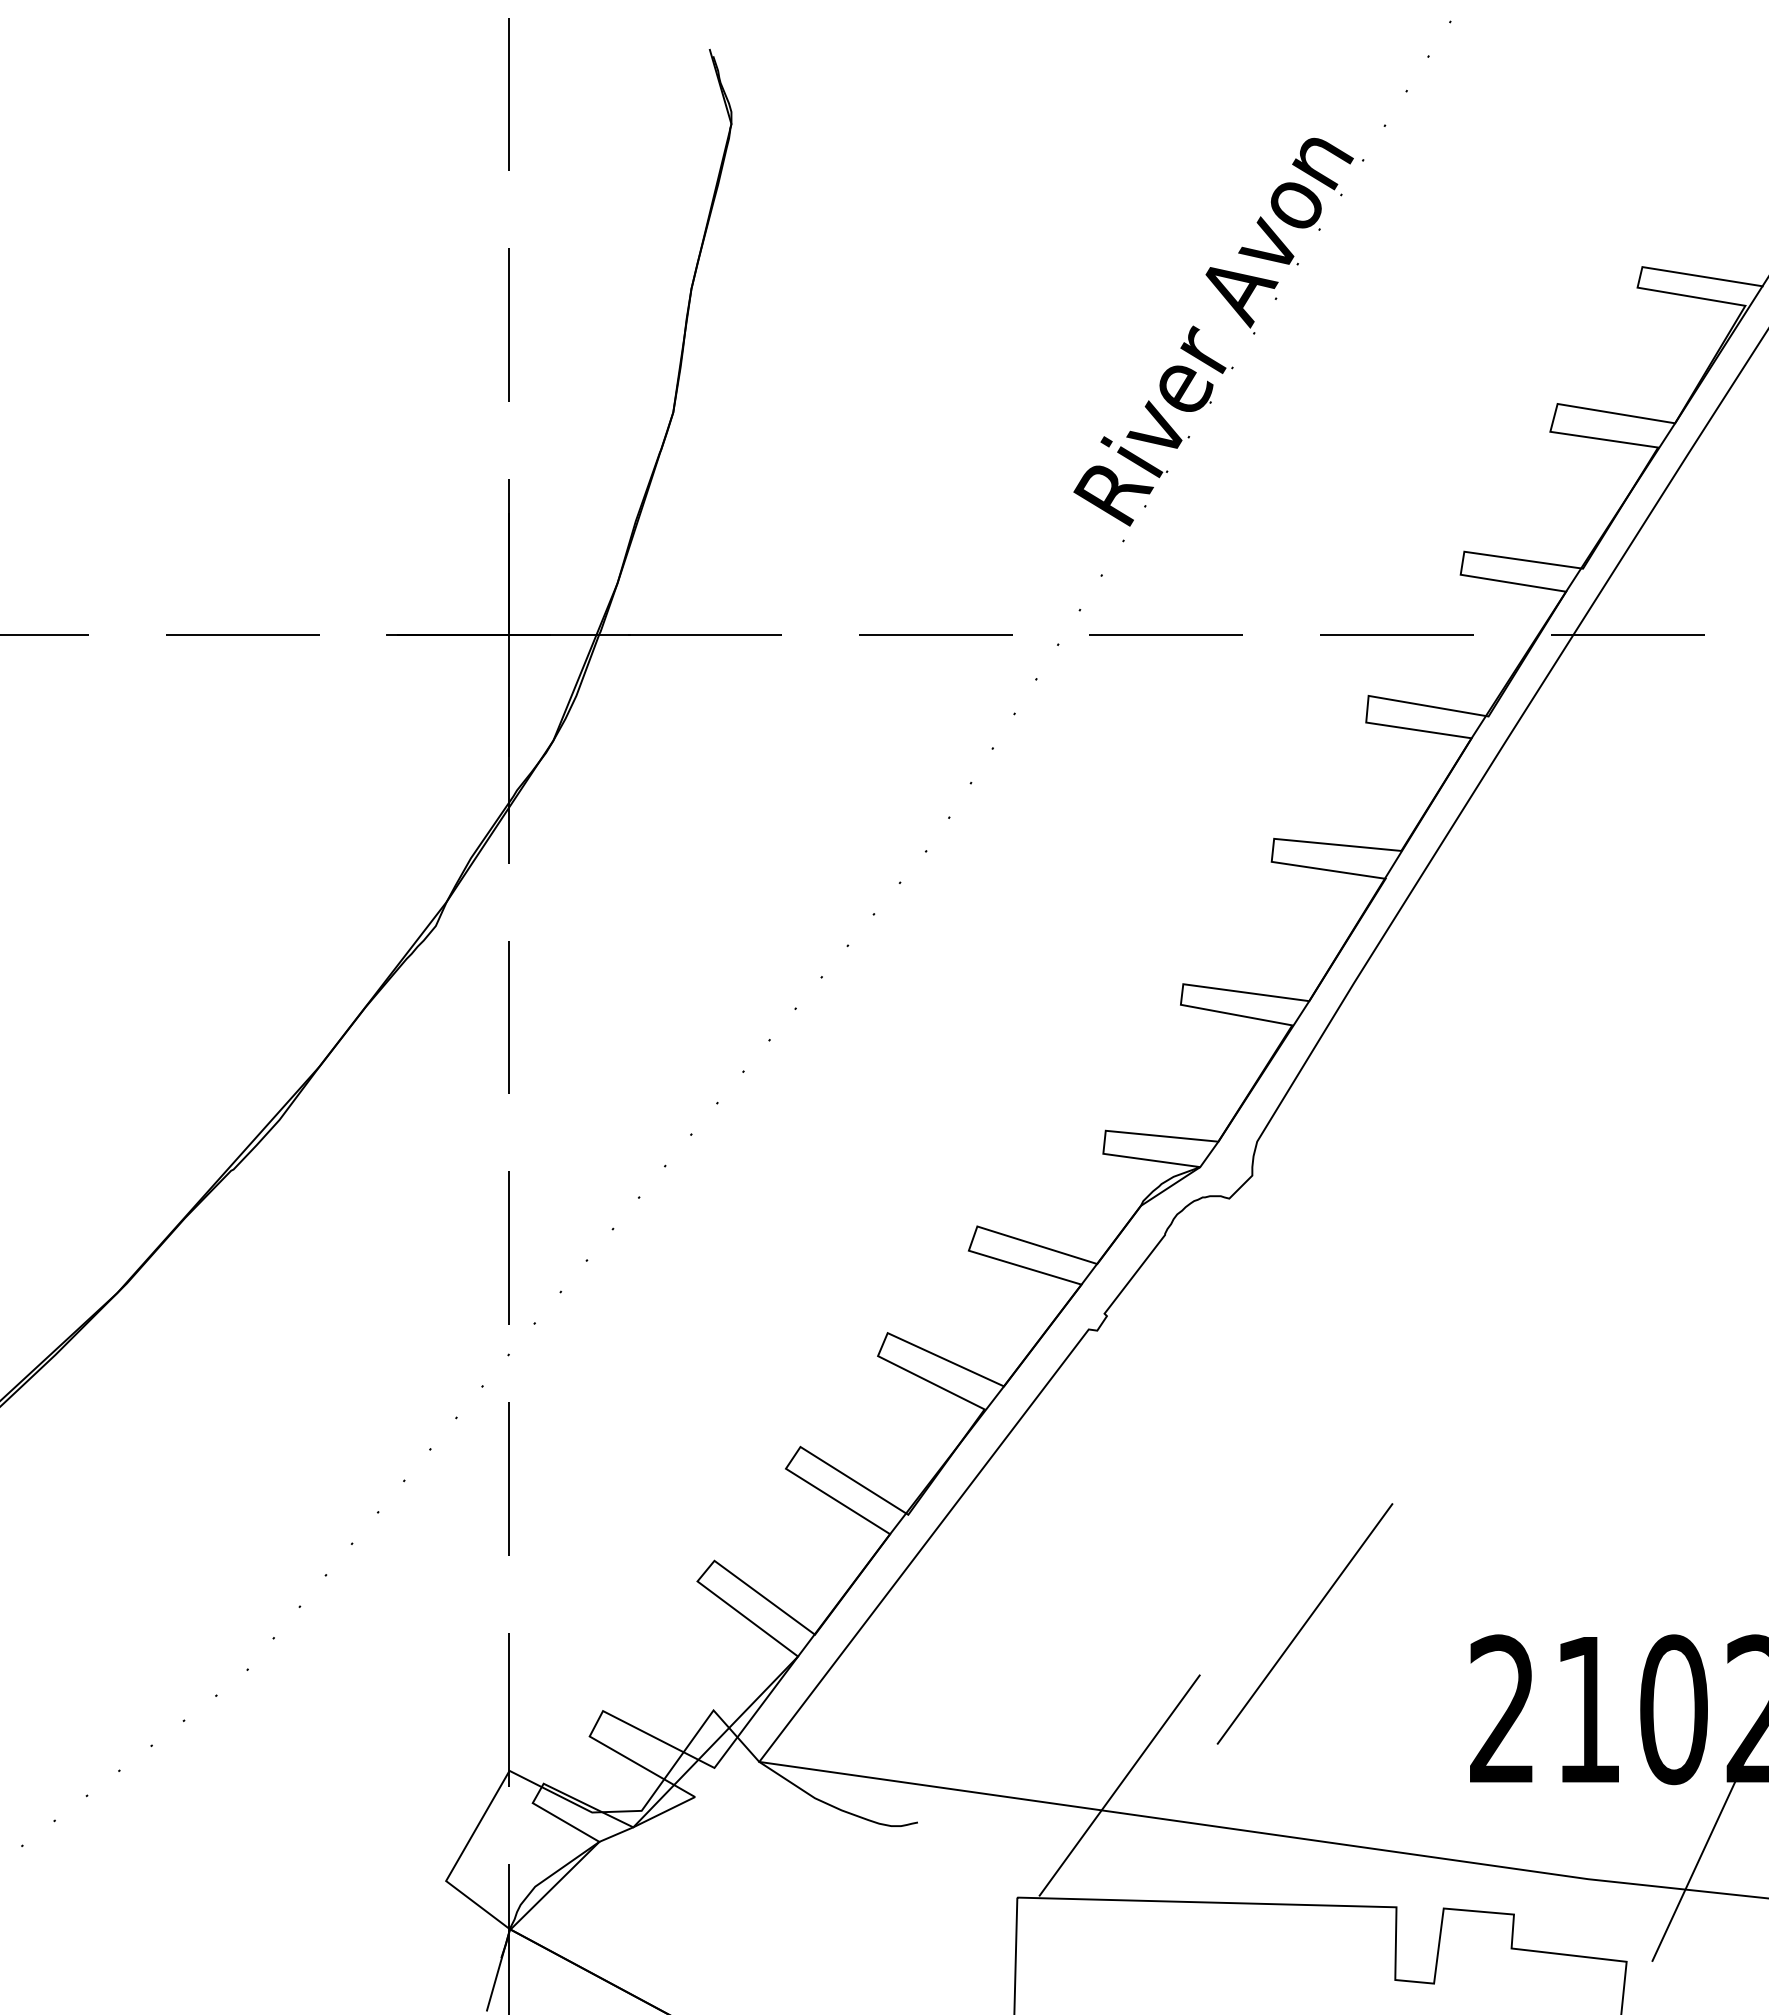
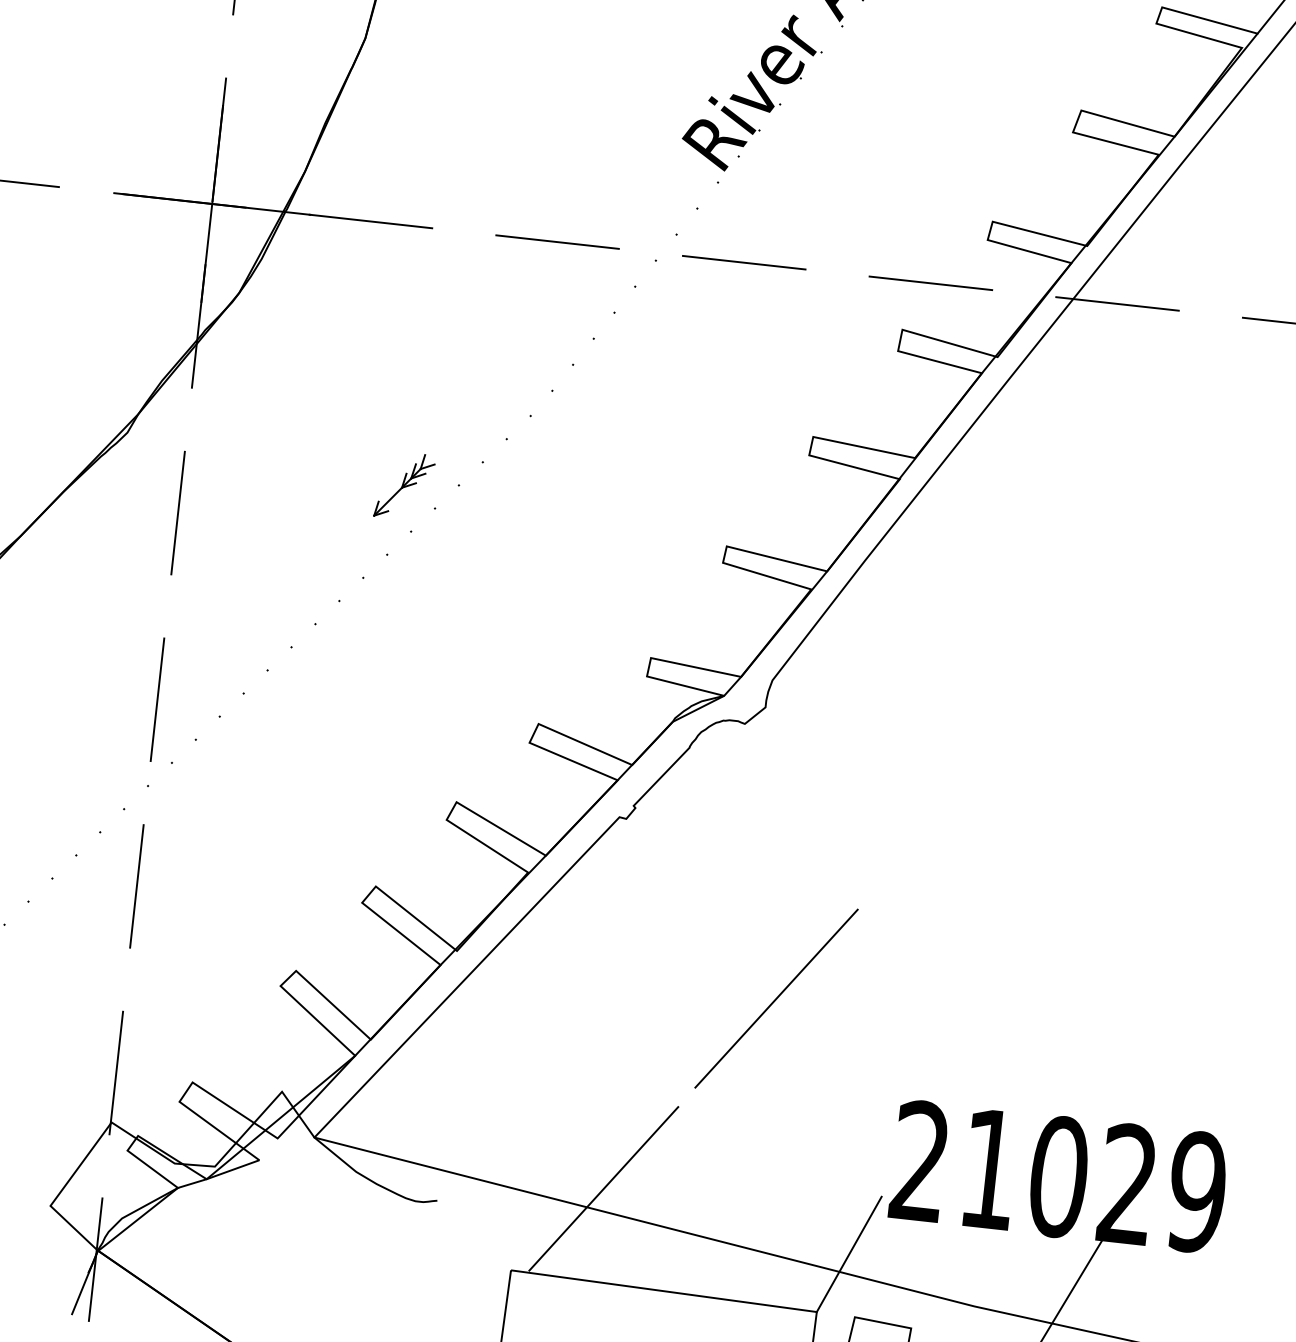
part: (781, 953) -> (404, 485), added
line: (1304, 1623) -> (776, 998), moved
line: (1428, 1832) -> (849, 1254), added

